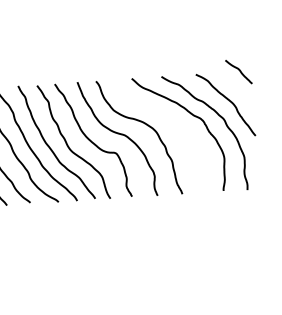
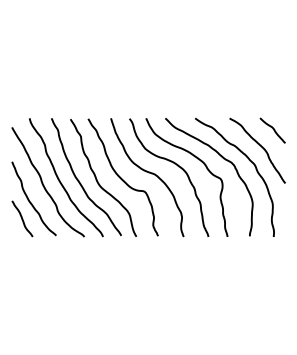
curve: (238, 70) -> (272, 129), moved
curve: (166, 117) -> (197, 159), added

